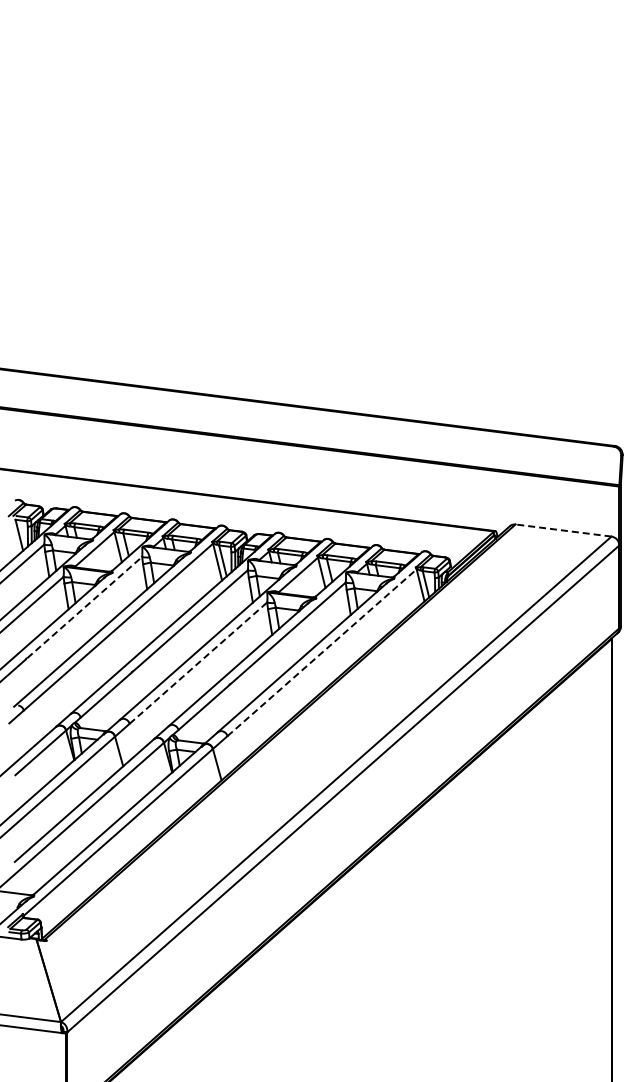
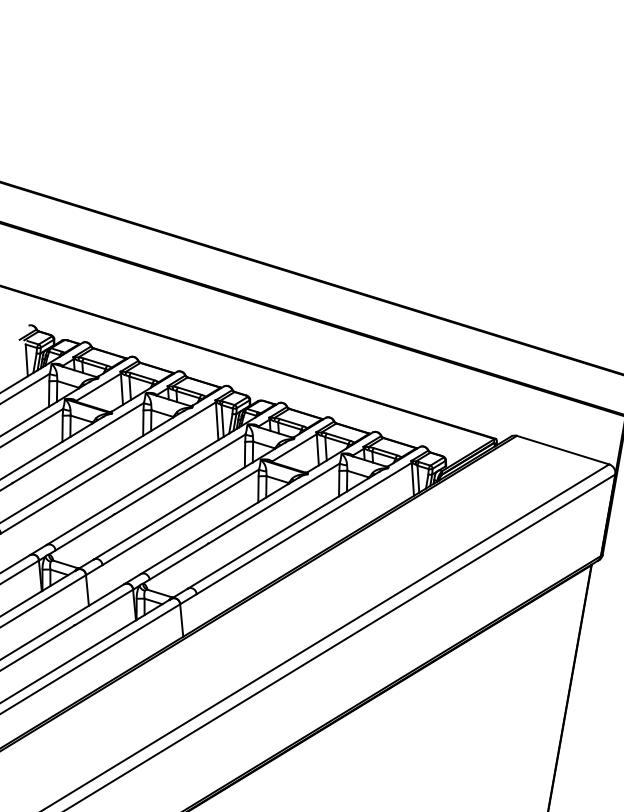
line: (563, 530) -> (563, 450), dashed -> solid
line: (84, 607) -> (78, 442), dashed -> solid
line: (322, 652) -> (304, 528), dashed -> solid
line: (198, 663) -> (180, 517), dashed -> solid

